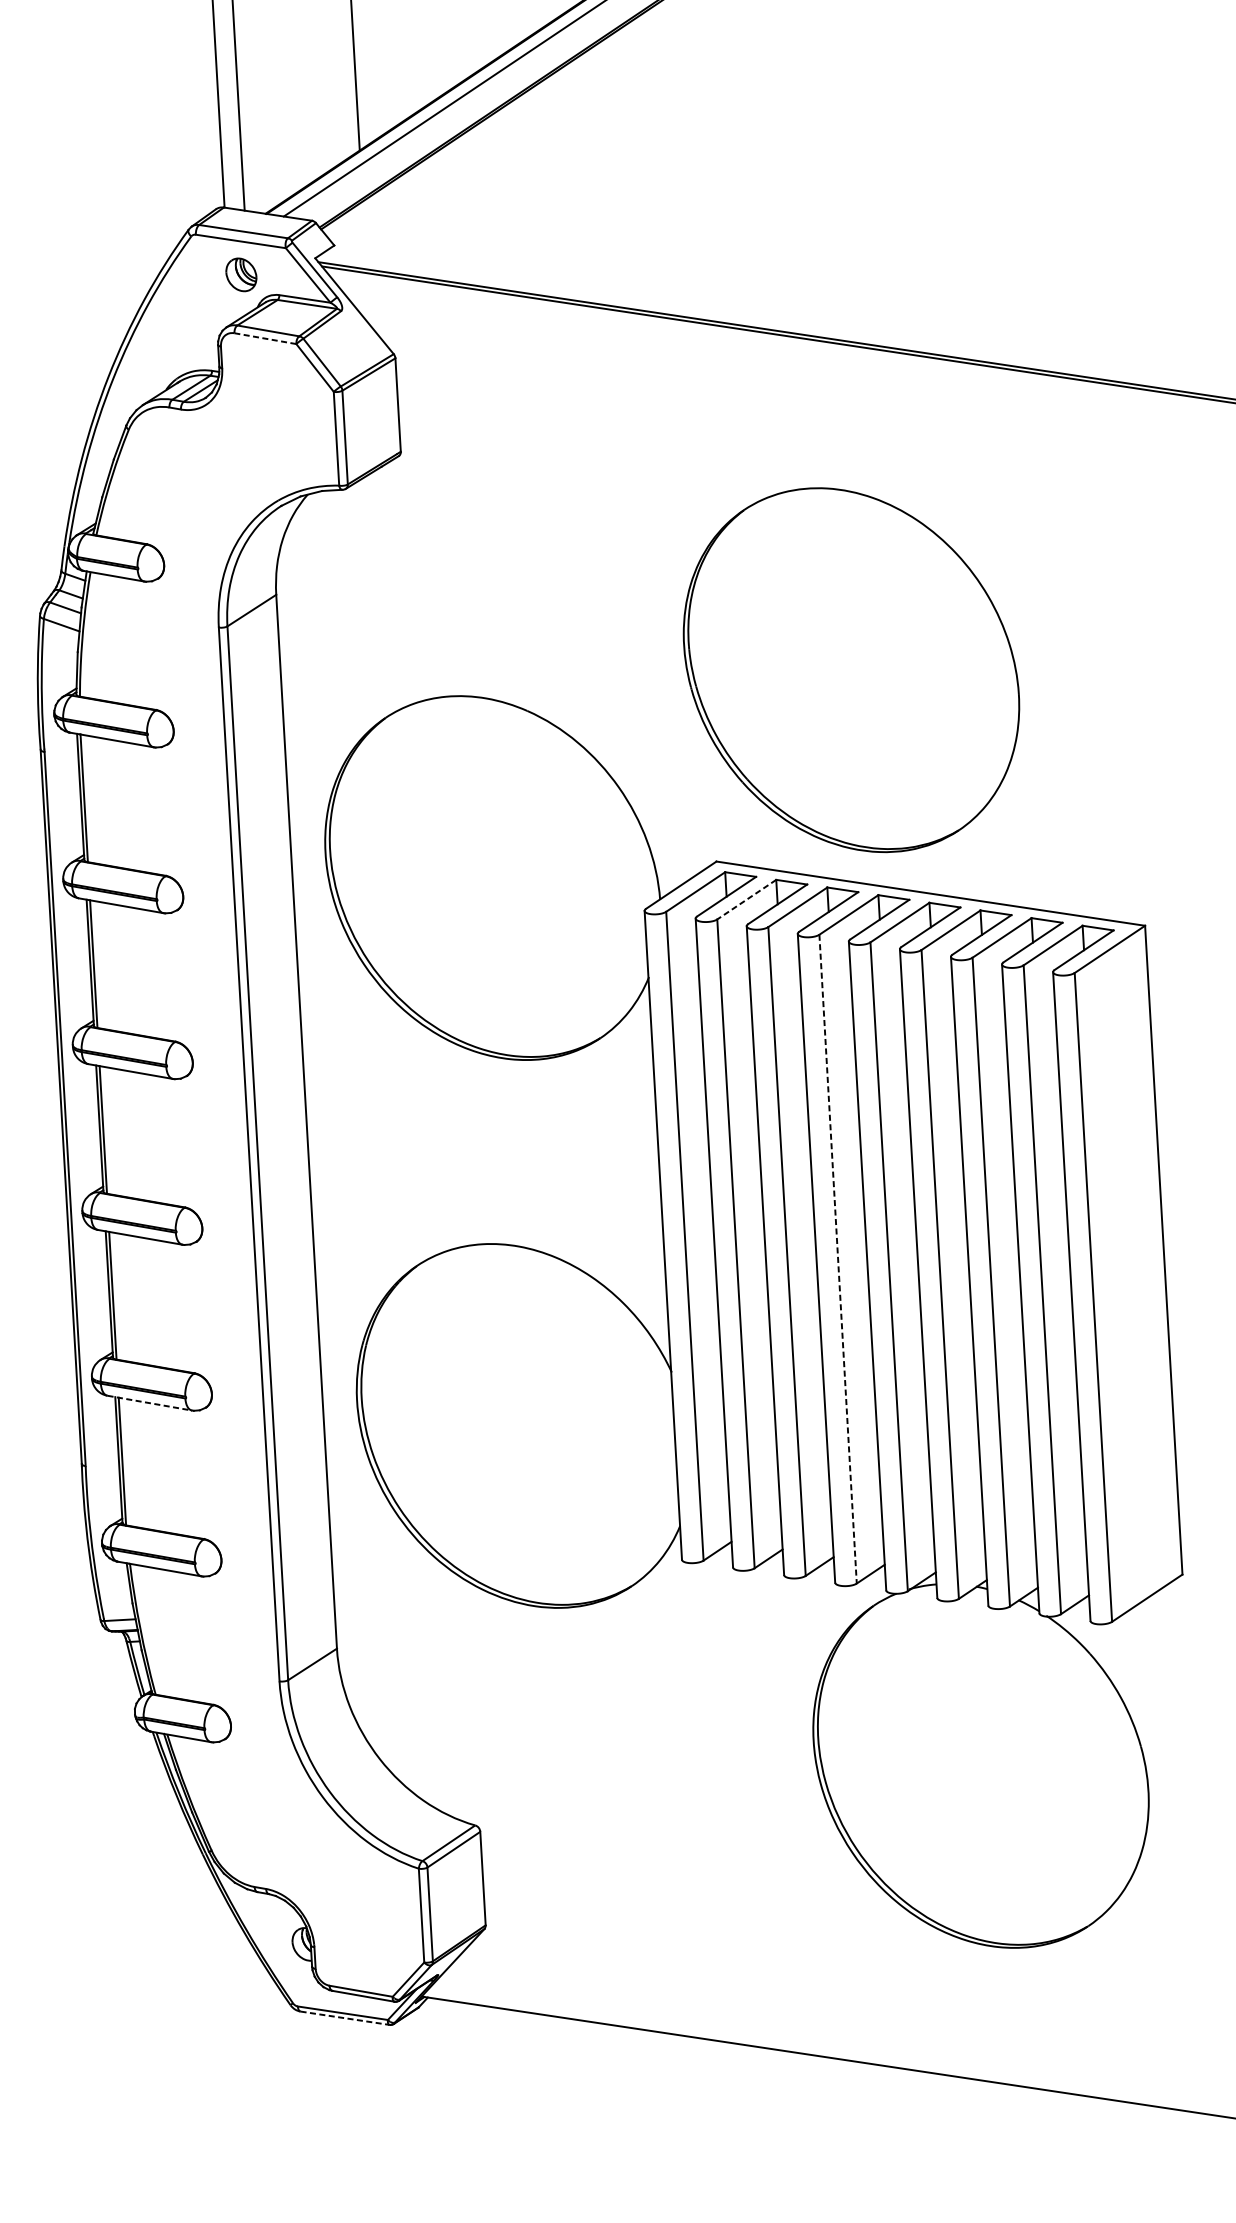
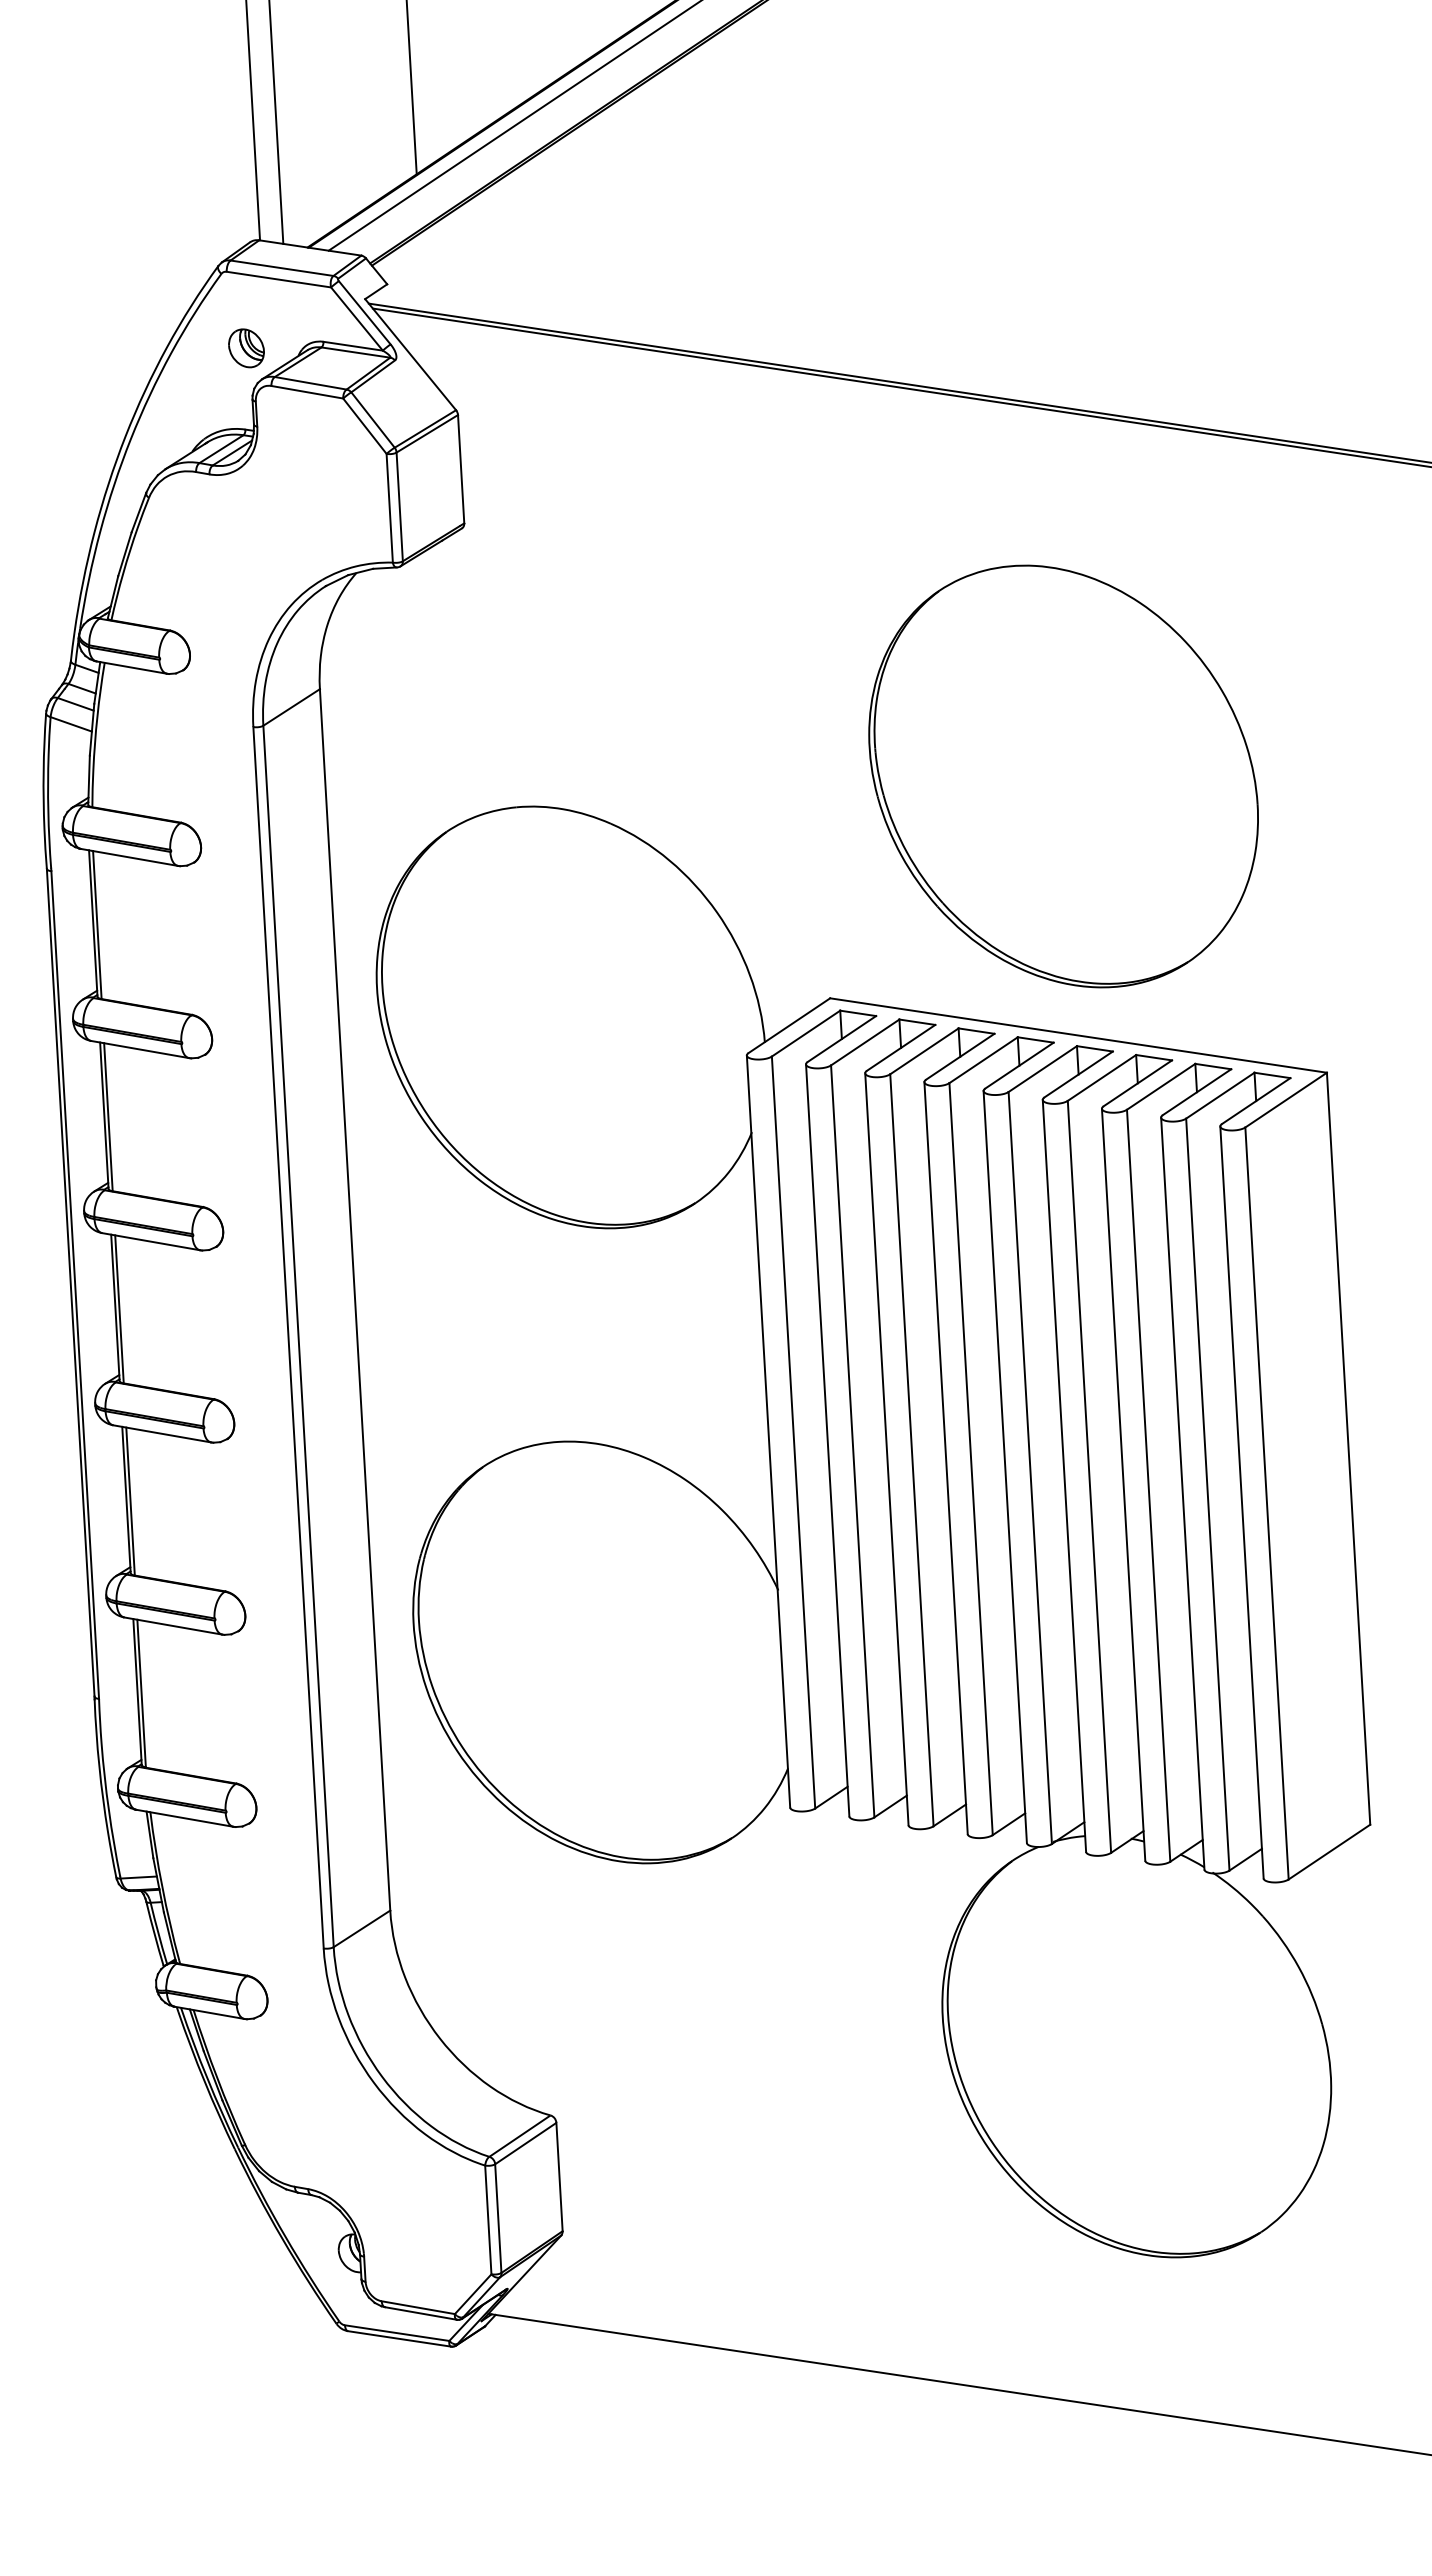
part: (241, 275) -> (246, 348), moved
line: (264, 338) -> (306, 392), dashed -> solid
part: (851, 670) -> (1063, 776), moved
line: (746, 899) -> (864, 1042), dashed -> solid
line: (838, 1259) -> (971, 1459), dashed -> solid
line: (149, 1403) -> (173, 1626), dashed -> solid
line: (345, 2017) -> (400, 2338), dashed -> solid

